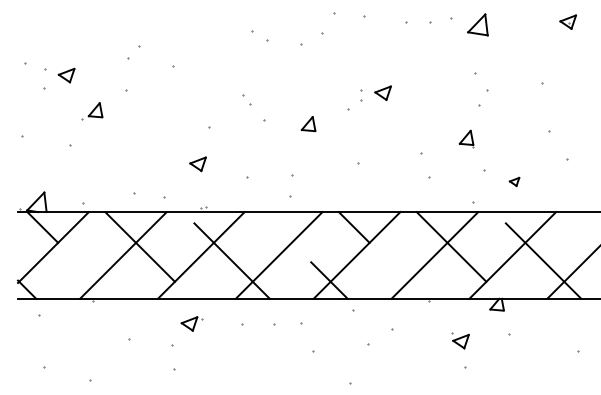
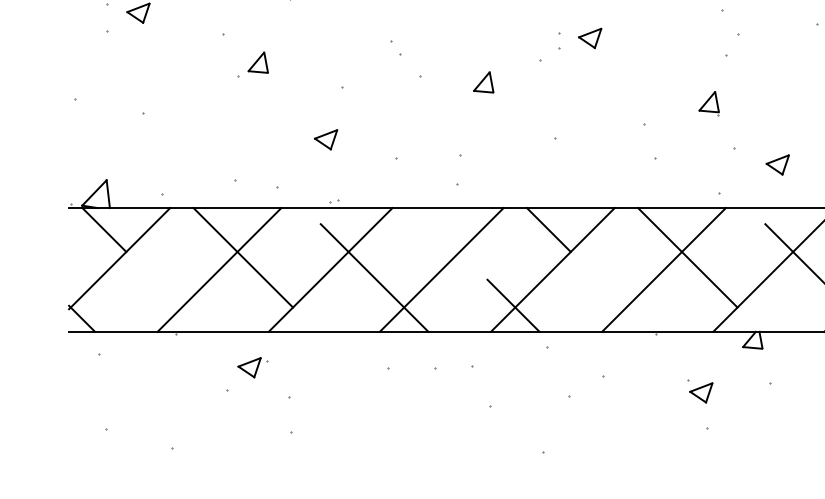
part: (92, 111) -> (253, 64), moved
part: (514, 181) -> (777, 164), size x1.67
part: (191, 323) -> (252, 367), moved

